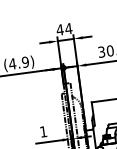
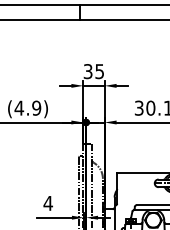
text: (64, 29) -> (93, 71), 44 -> 35
text: (43, 131) -> (48, 203), 1 -> 4

